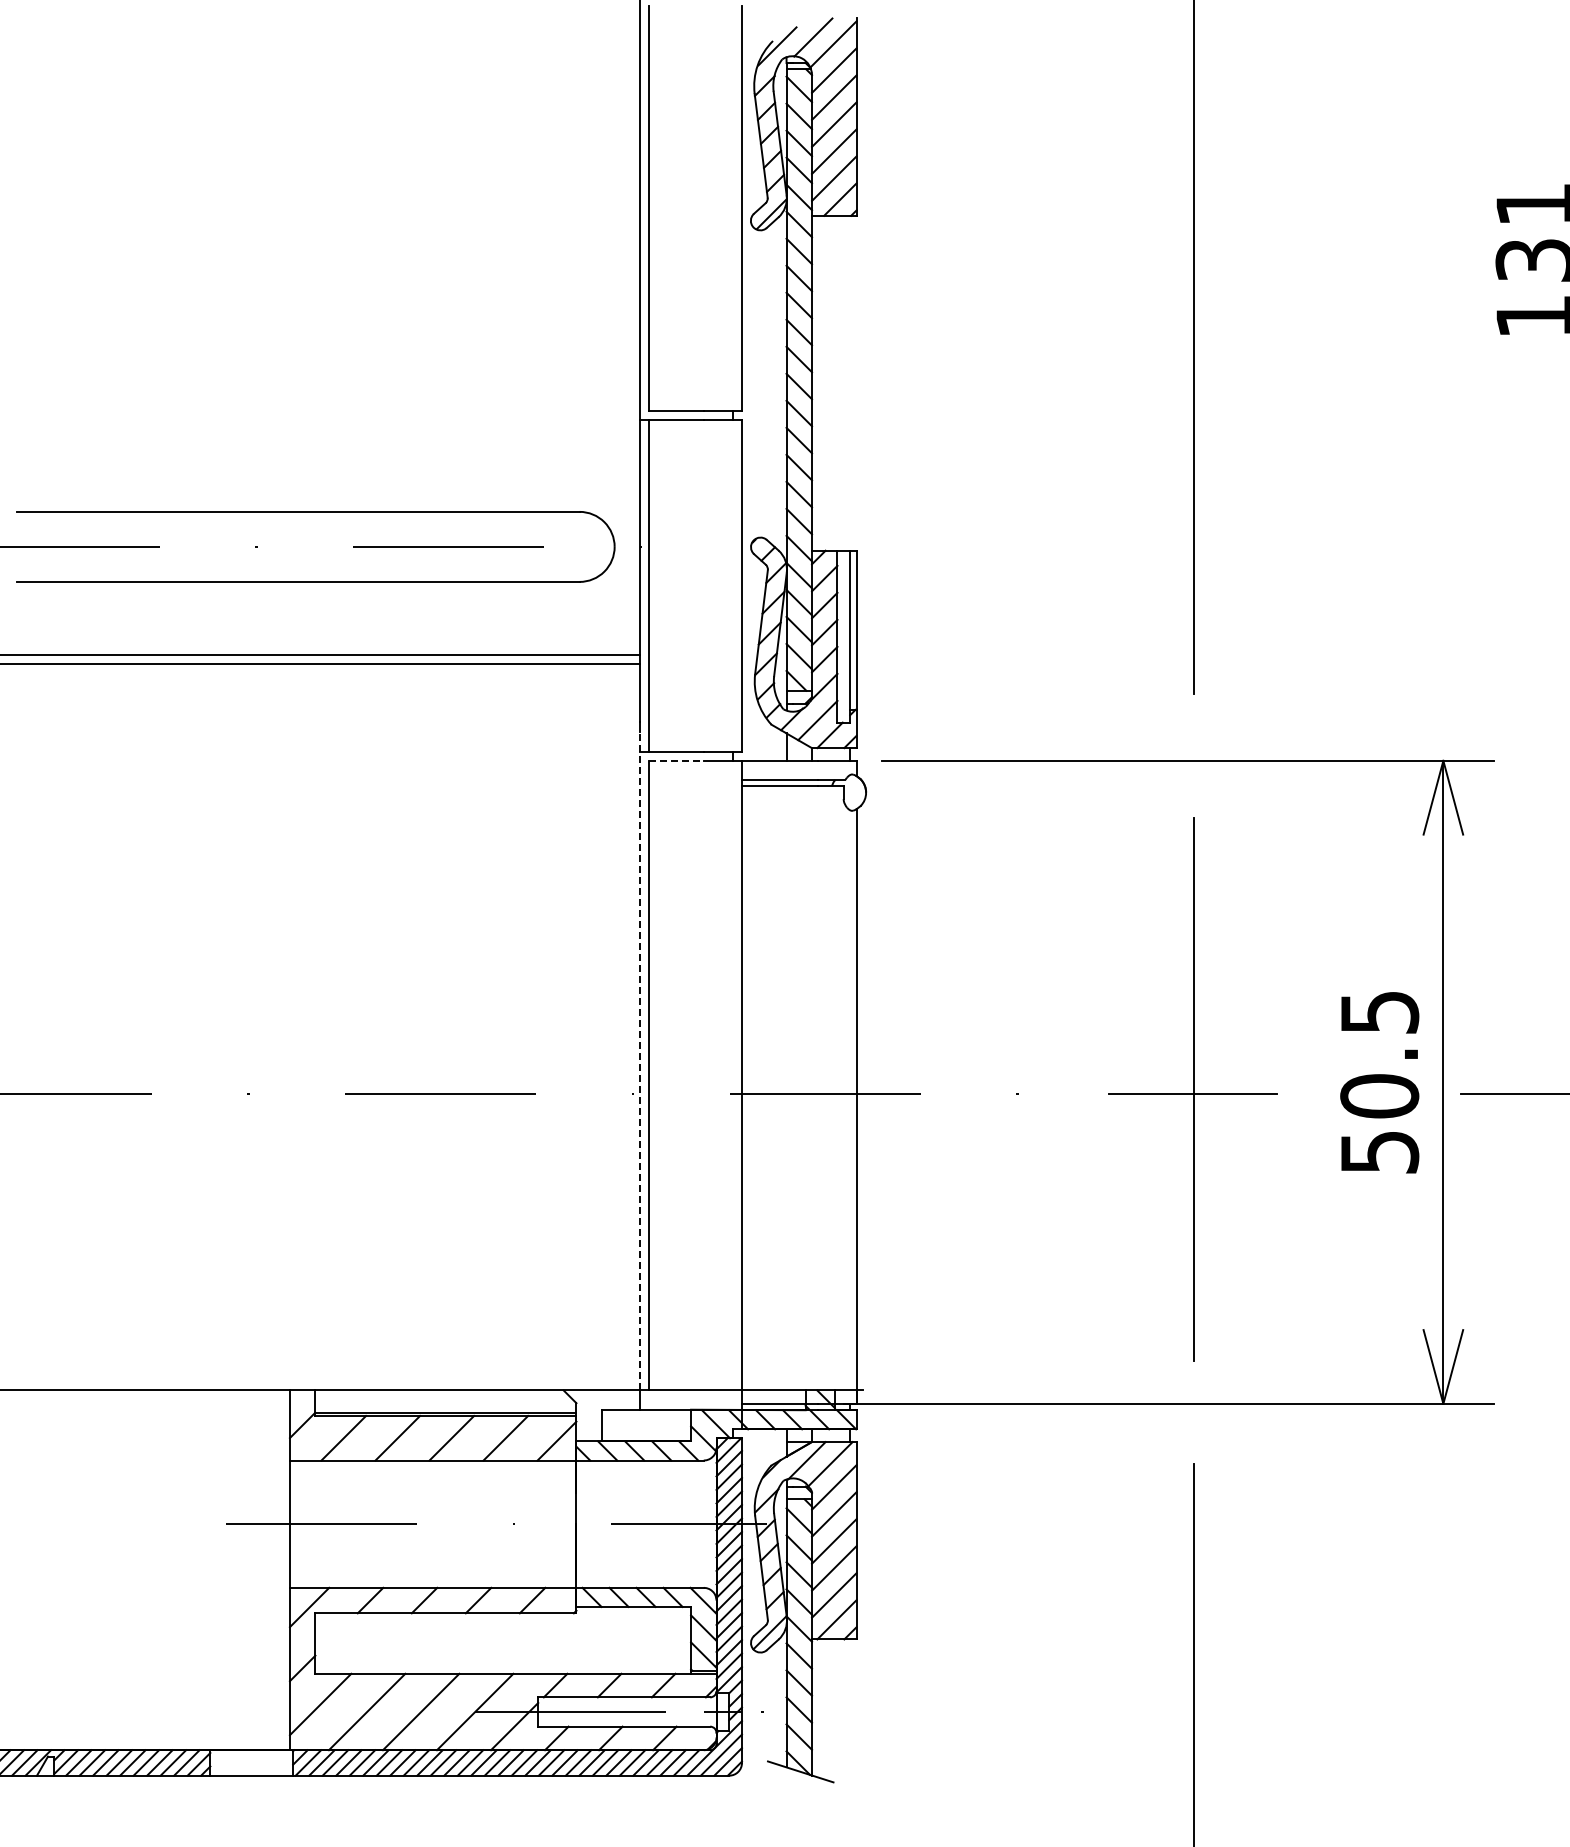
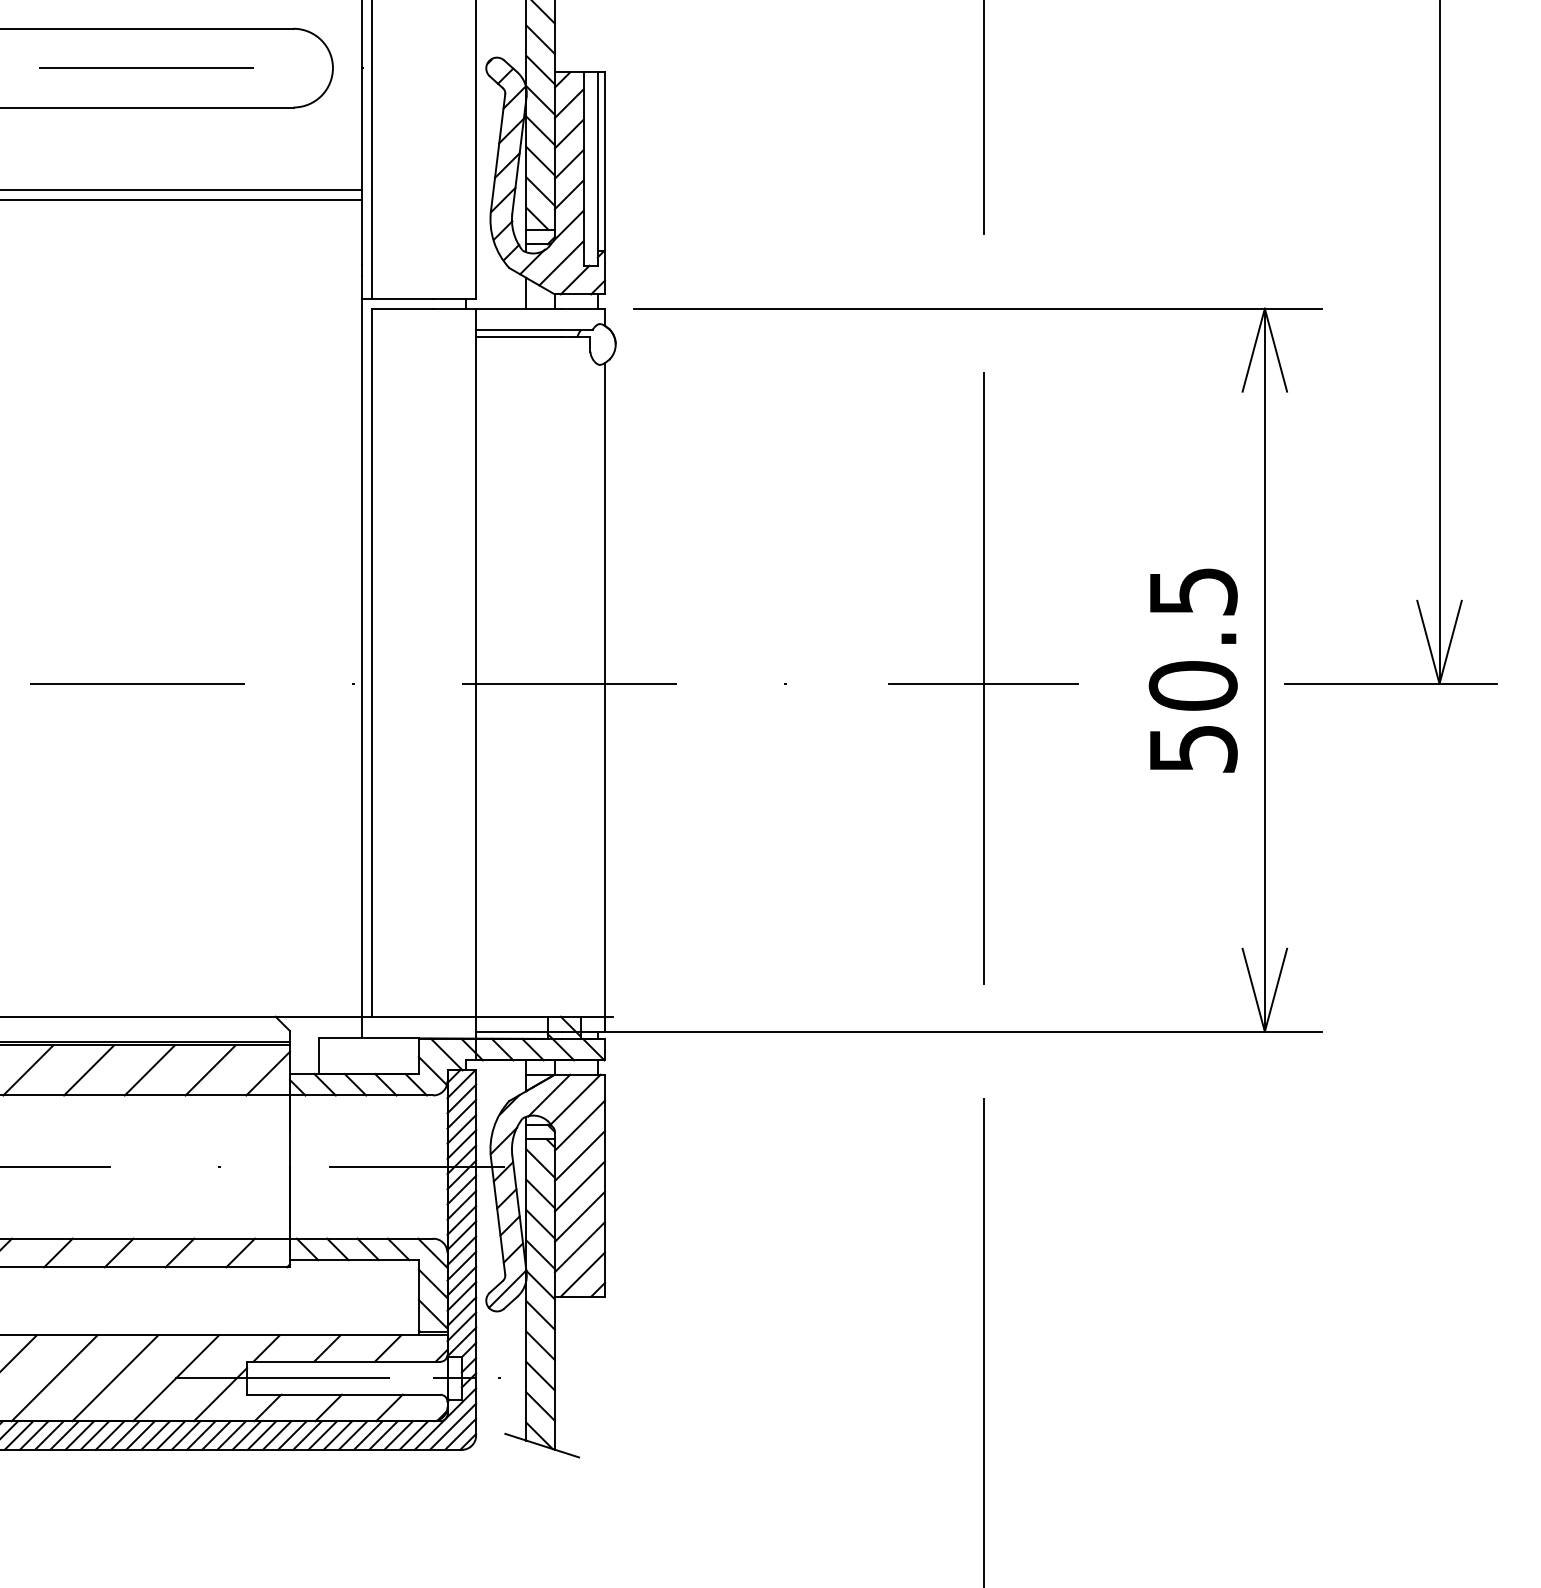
line: (676, 760) -> (402, 308), dashed -> solid
line: (640, 1060) -> (362, 645), dashed -> solid

